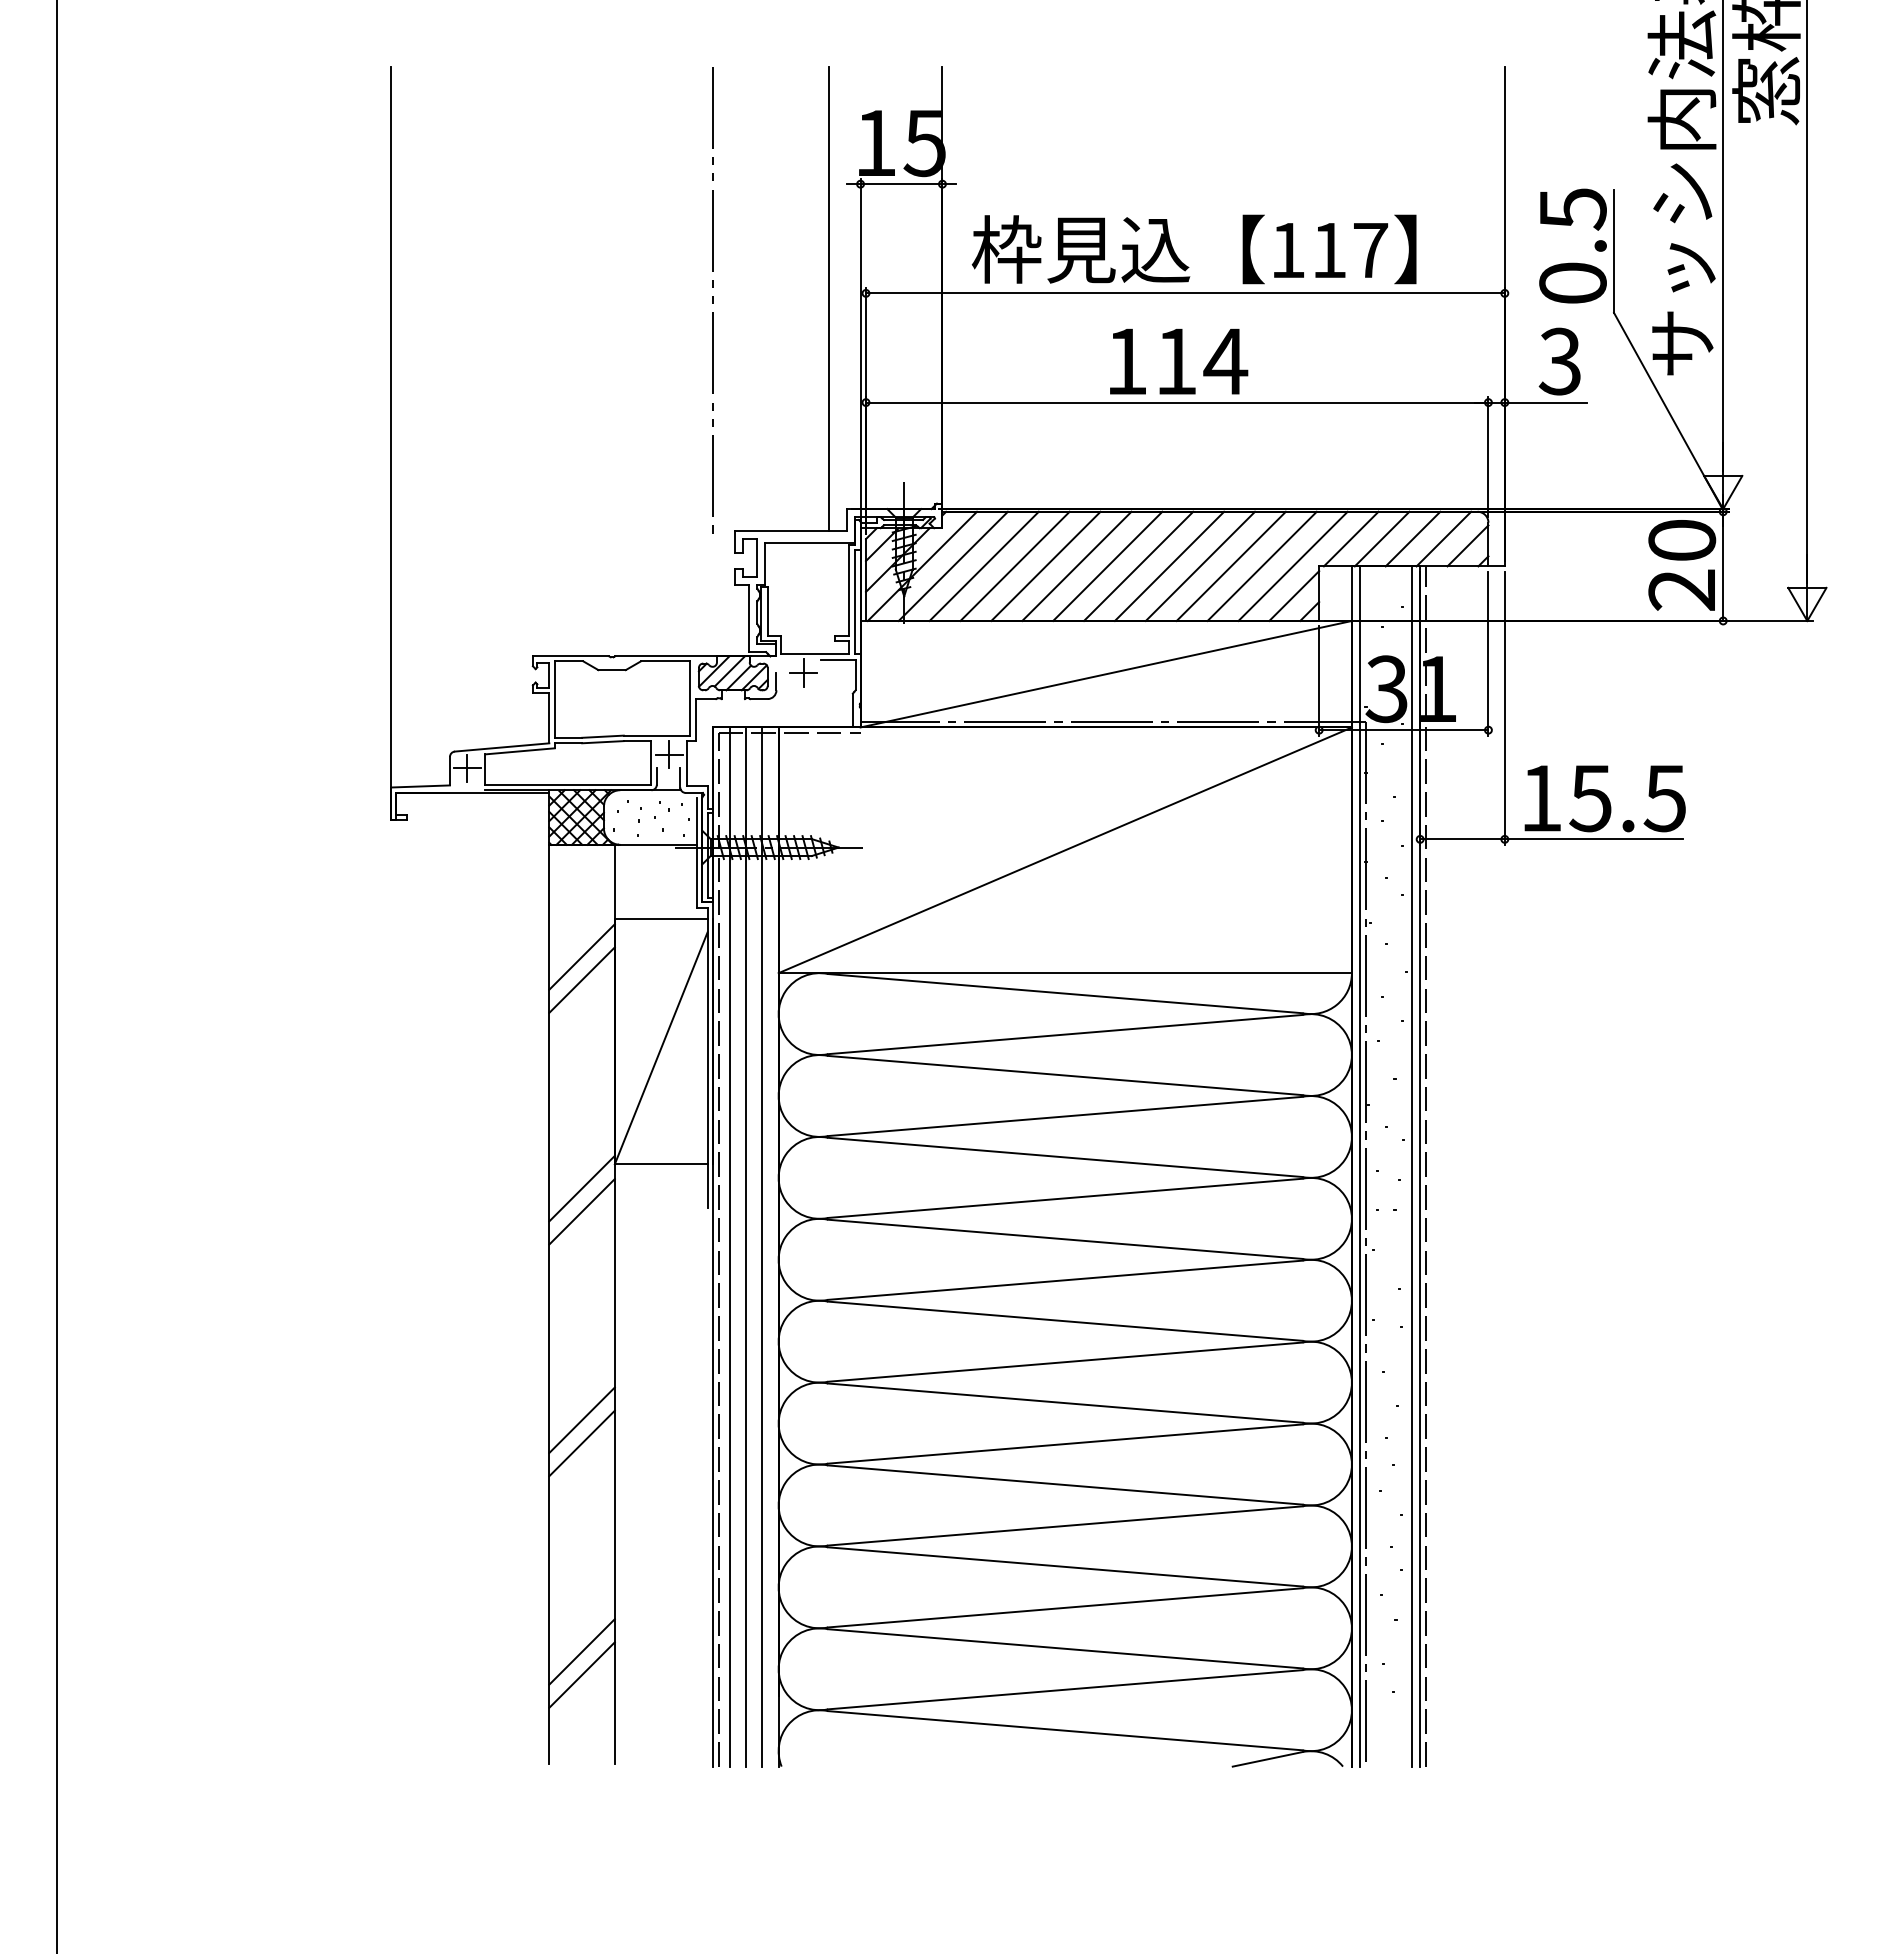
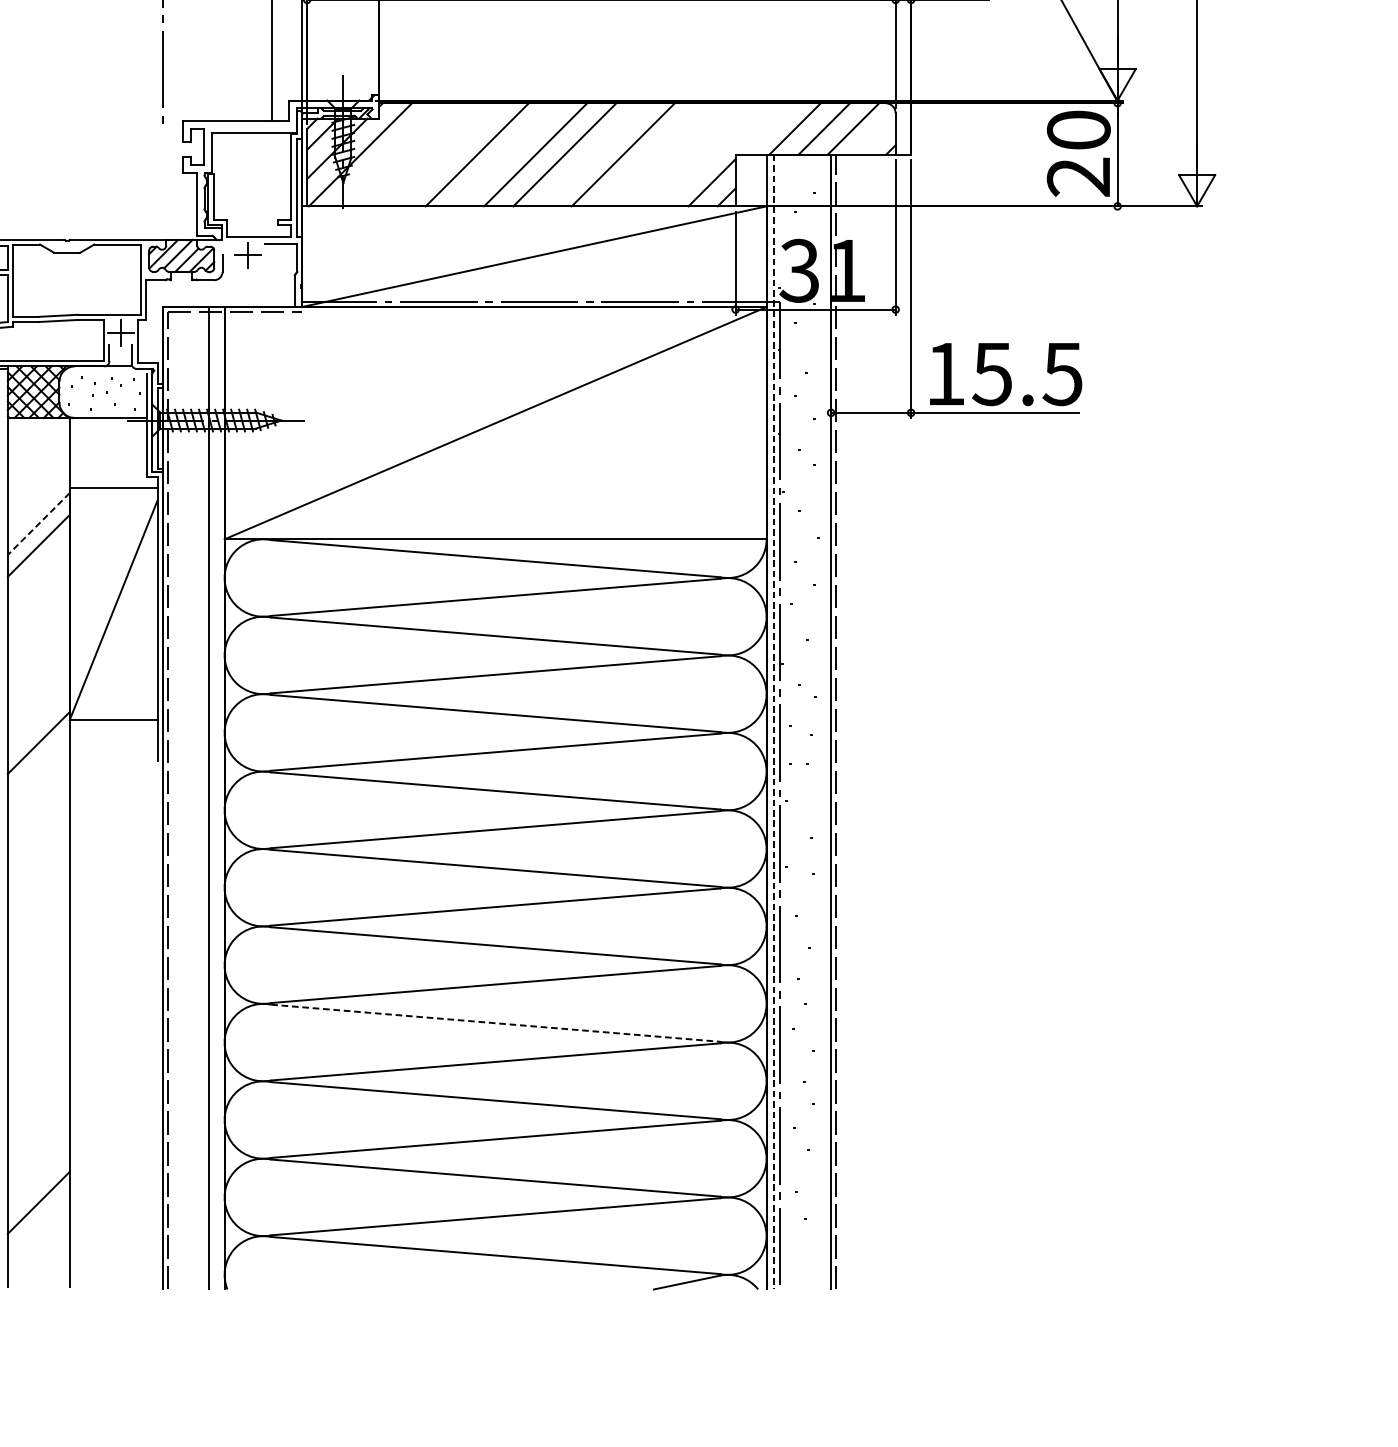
line: (1350, 538) -> (765, 128), removed
line: (1467, 545) -> (875, 135), removed
line: (952, 565) -> (388, 153), removed
line: (983, 565) -> (418, 153), removed
line: (1014, 565) -> (447, 153), removed
line: (1076, 565) -> (506, 153), removed
line: (1169, 565) -> (594, 153), removed
line: (1230, 565) -> (651, 153), removed
line: (1261, 565) -> (681, 153), removed
line: (1292, 565) -> (710, 153), removed
line: (581, 957) -> (38, 524), solid -> dashed
line: (1412, 1166) -> (823, 722), removed
line: (1360, 1167) -> (774, 723), solid -> dashed
line: (581, 1211) -> (38, 764), removed
line: (729, 1246) -> (178, 797), removed
line: (745, 1246) -> (193, 797), removed
line: (581, 1420) -> (38, 962), removed
line: (581, 1443) -> (38, 983), removed
line: (1065, 1485) -> (495, 1023), solid -> dashed
line: (581, 1651) -> (38, 1180), removed

